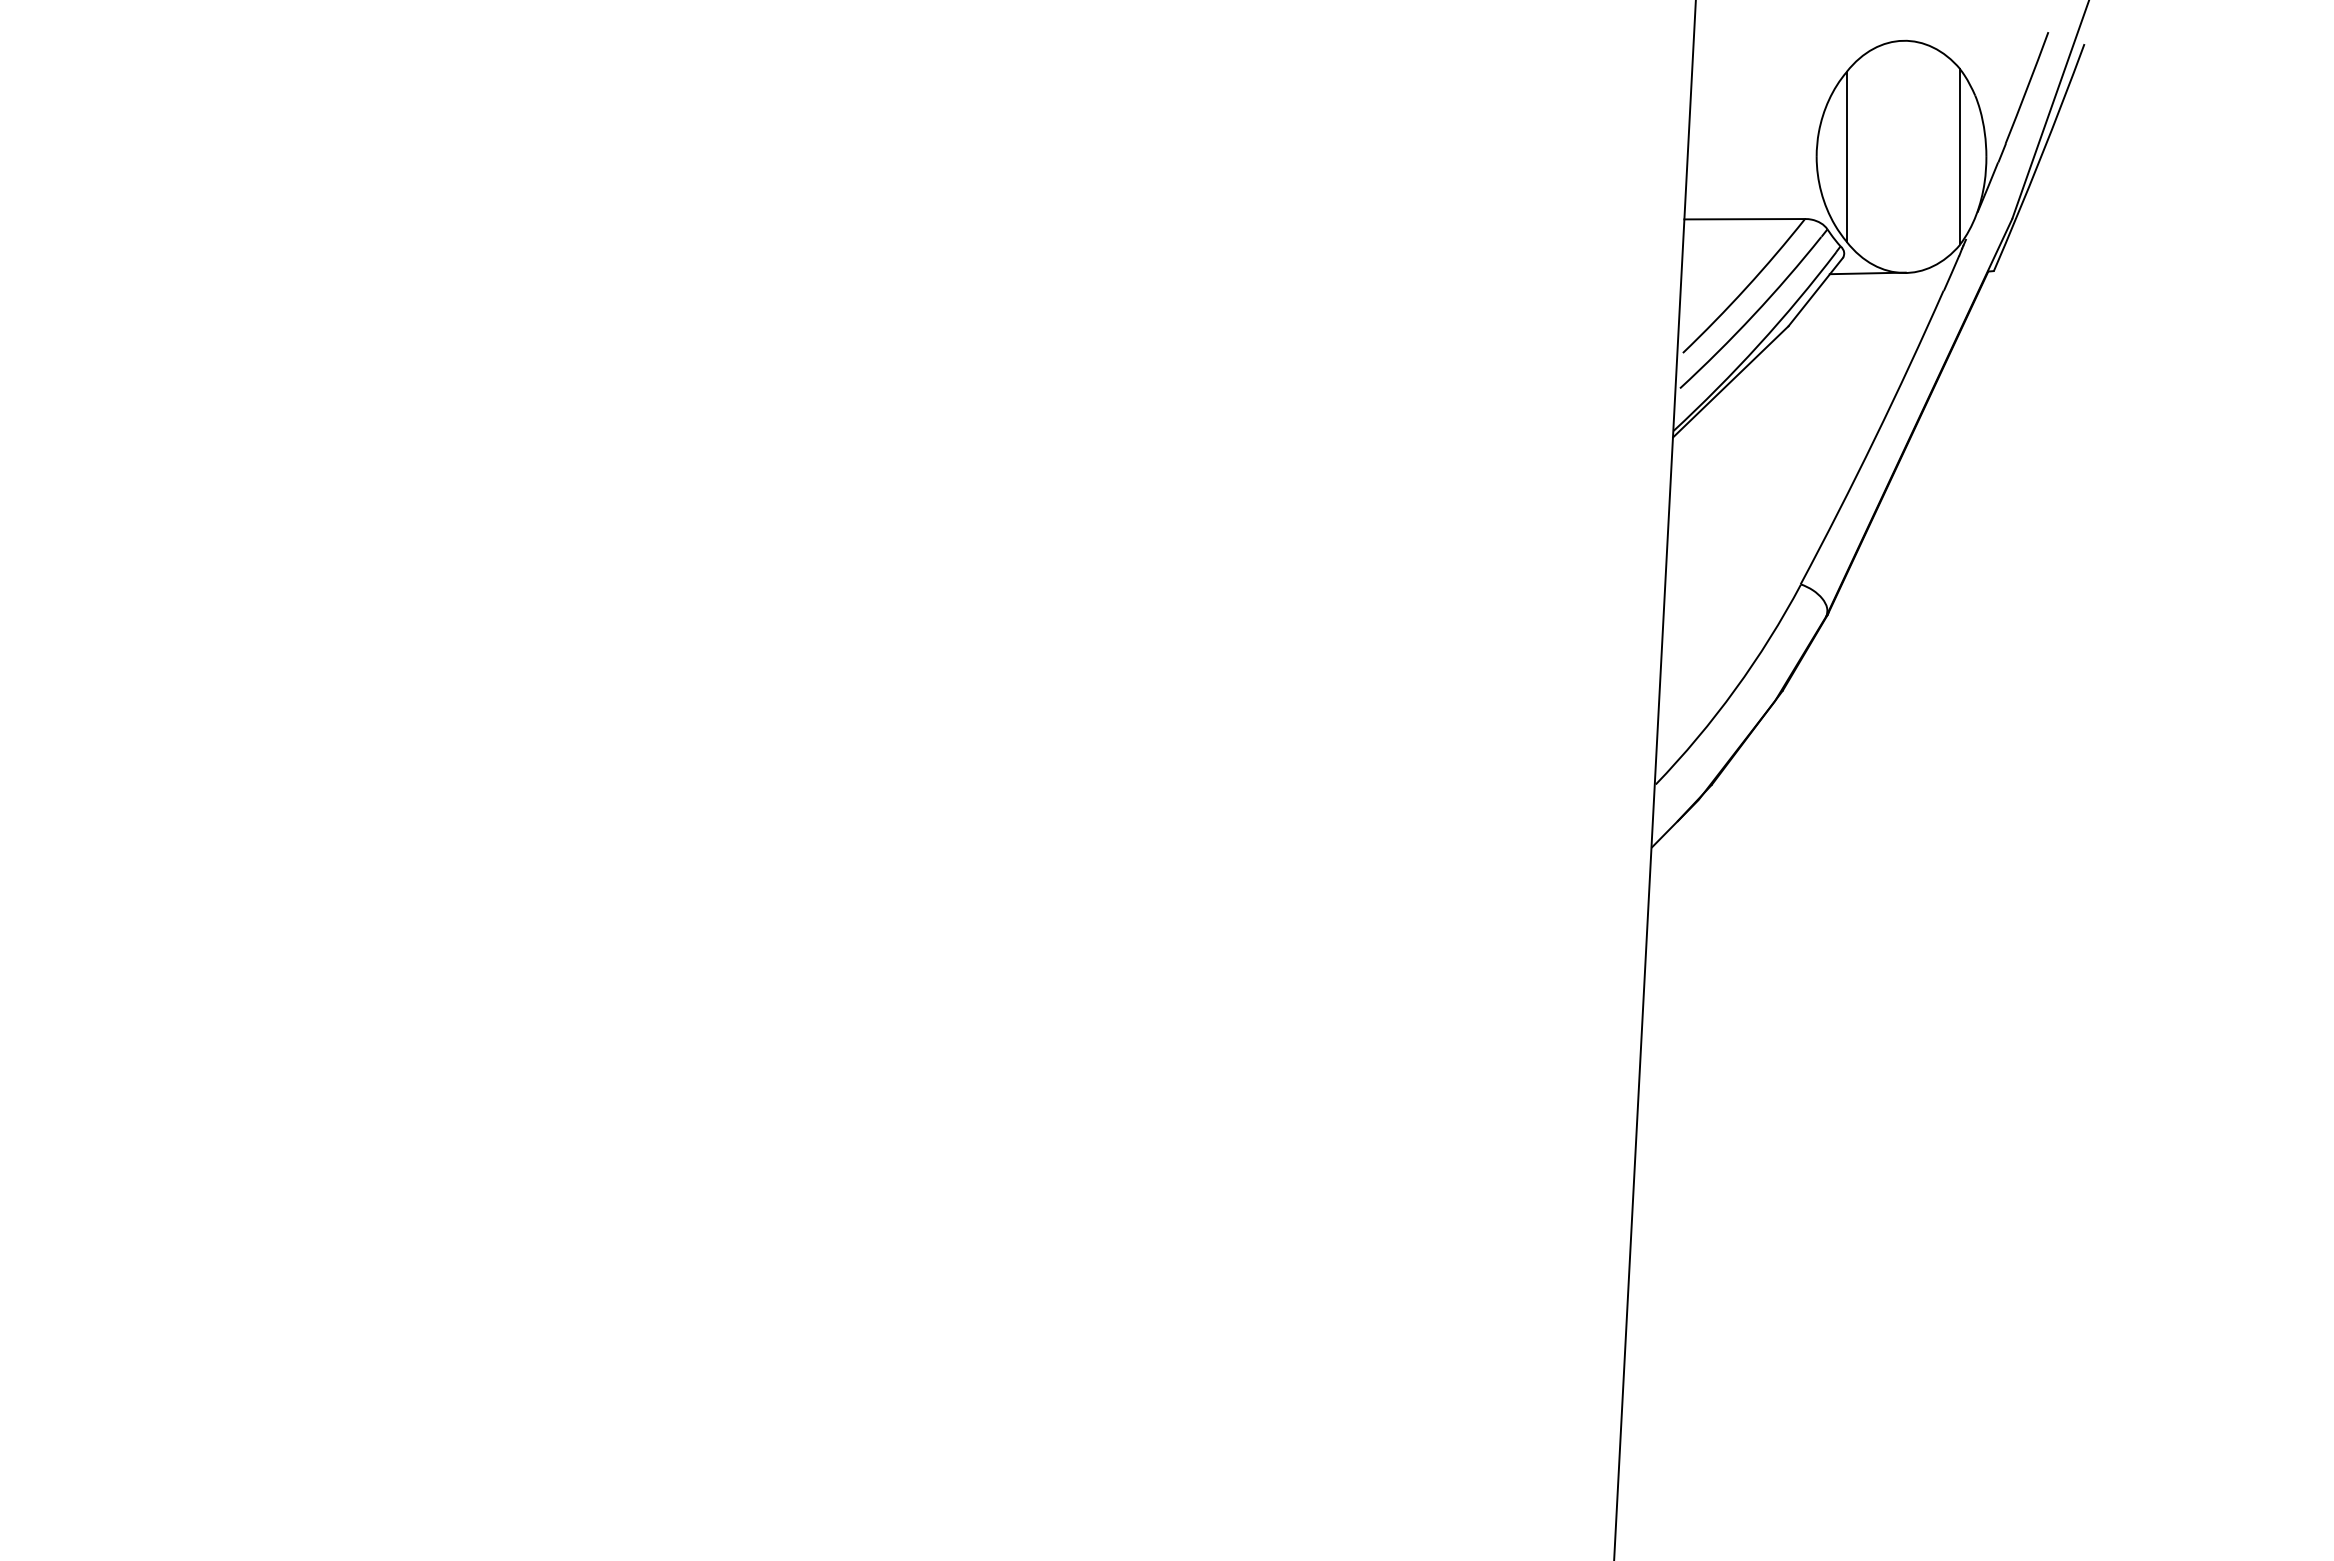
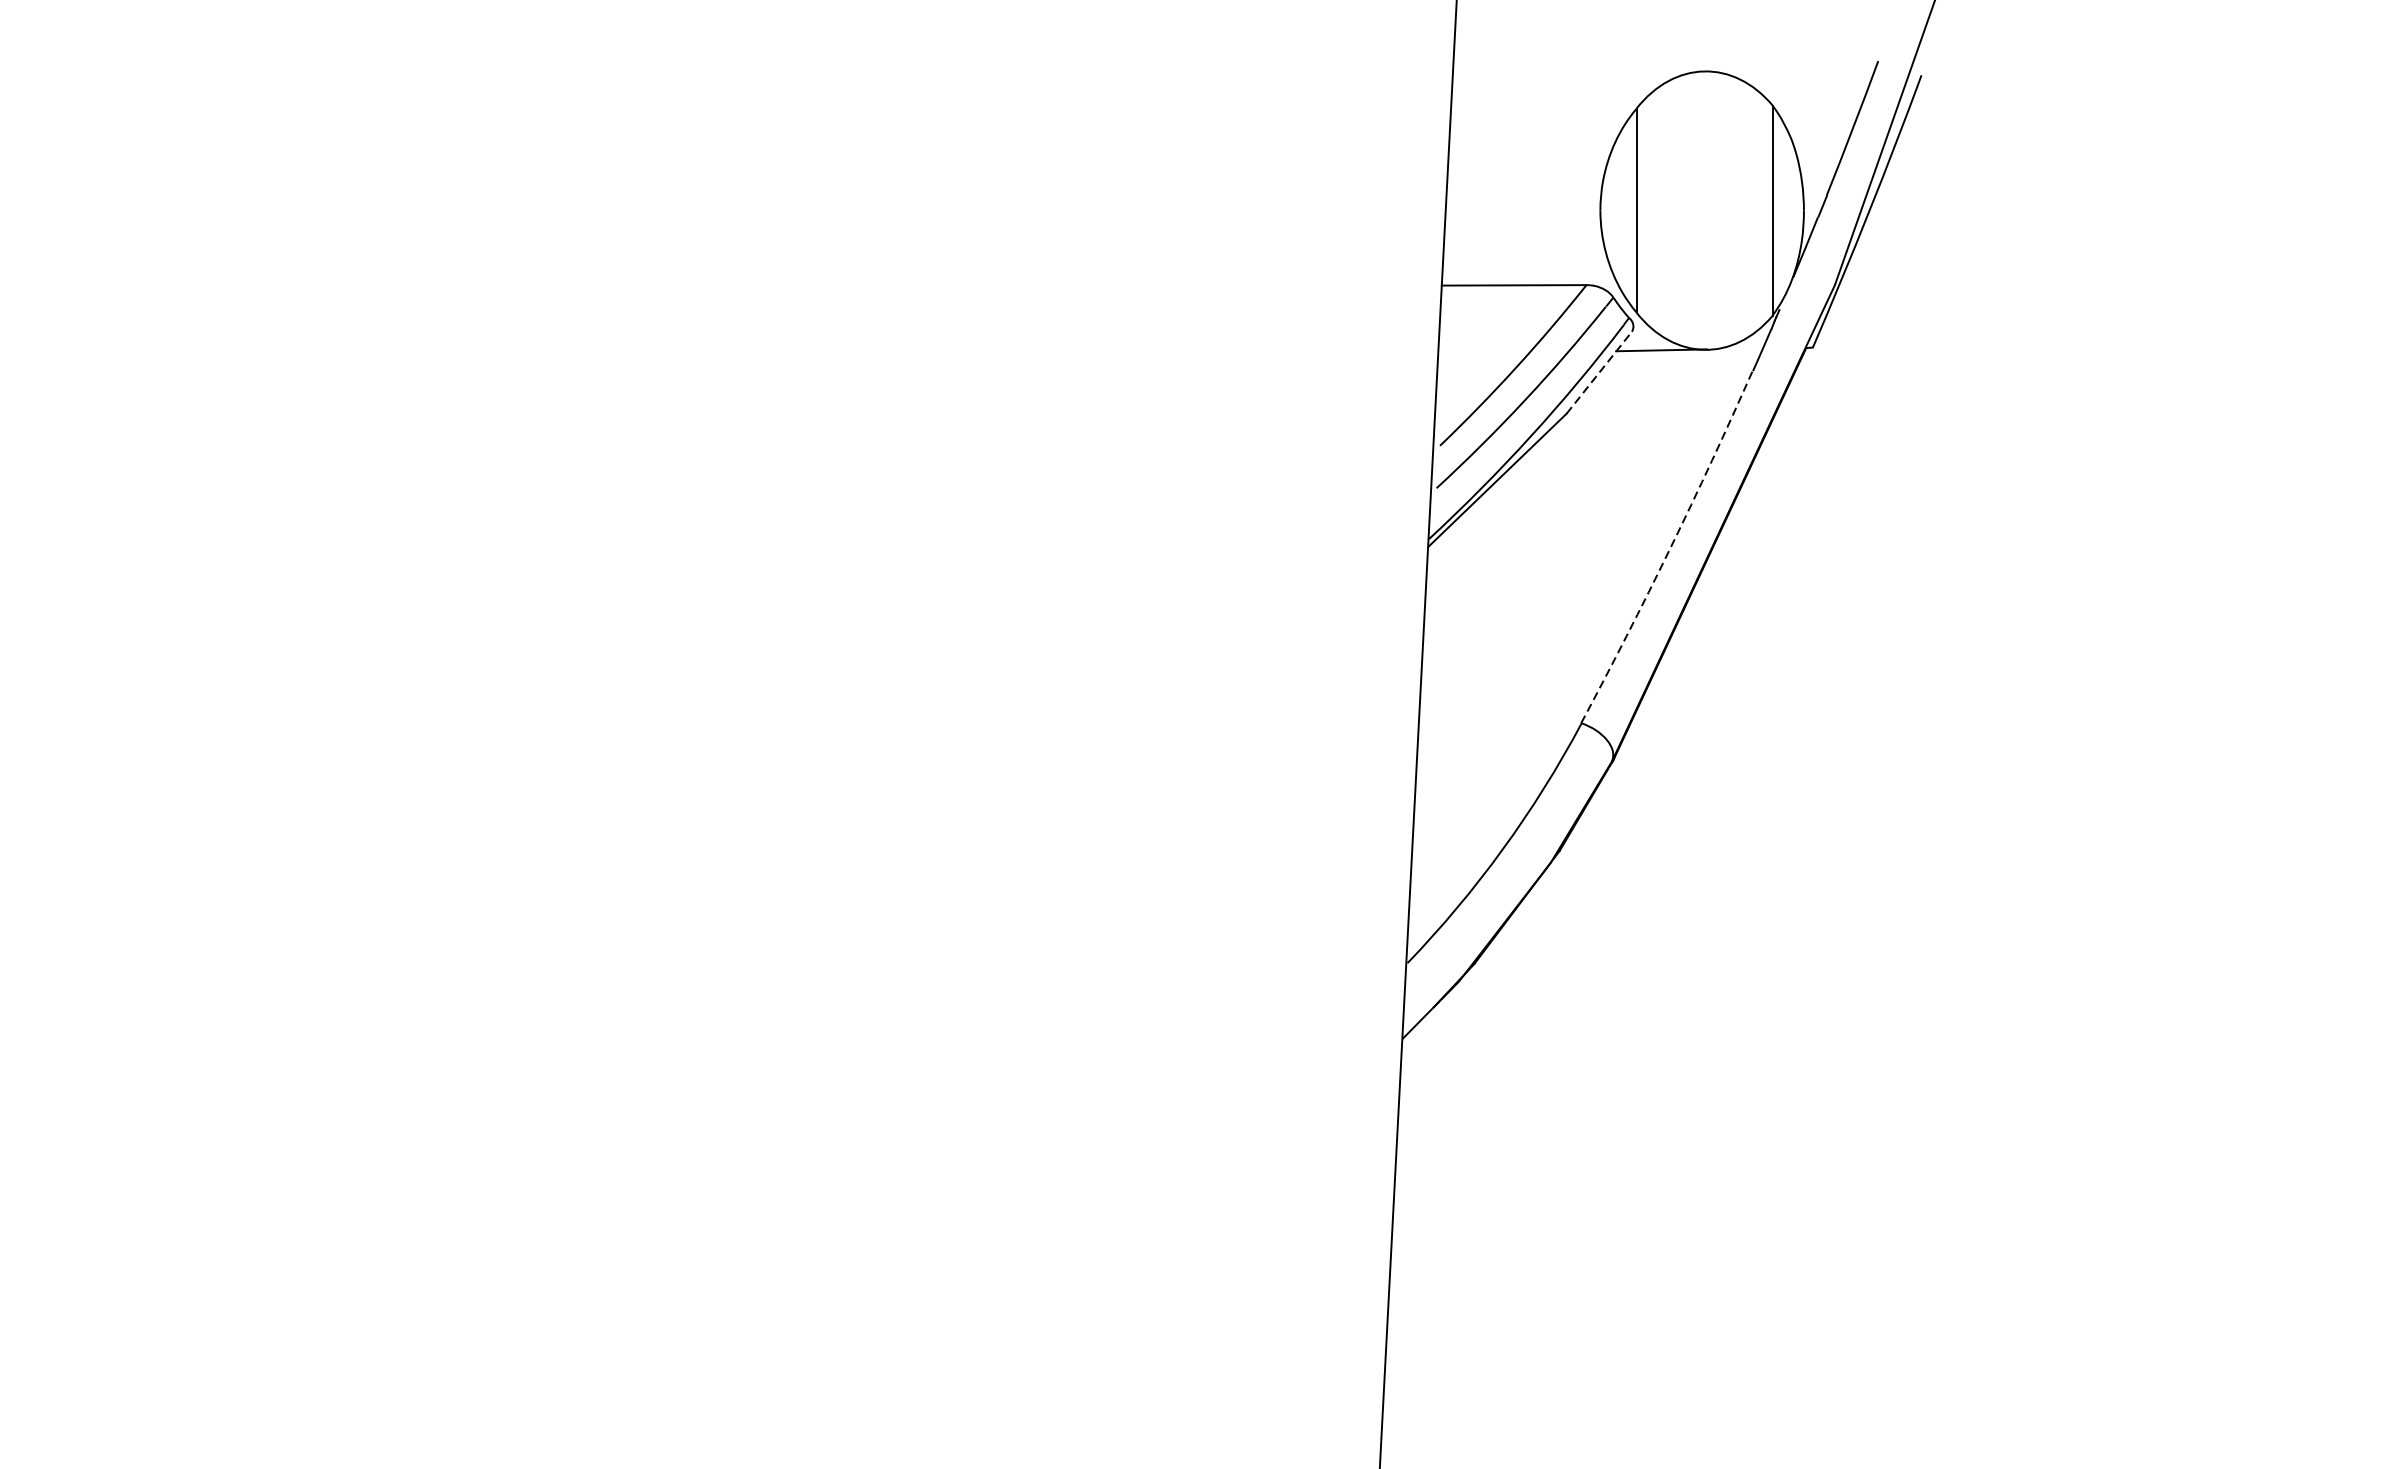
line: (1815, 292) -> (1599, 373), solid -> dashed
arc: (1874, 438) -> (1669, 548), solid -> dashed

